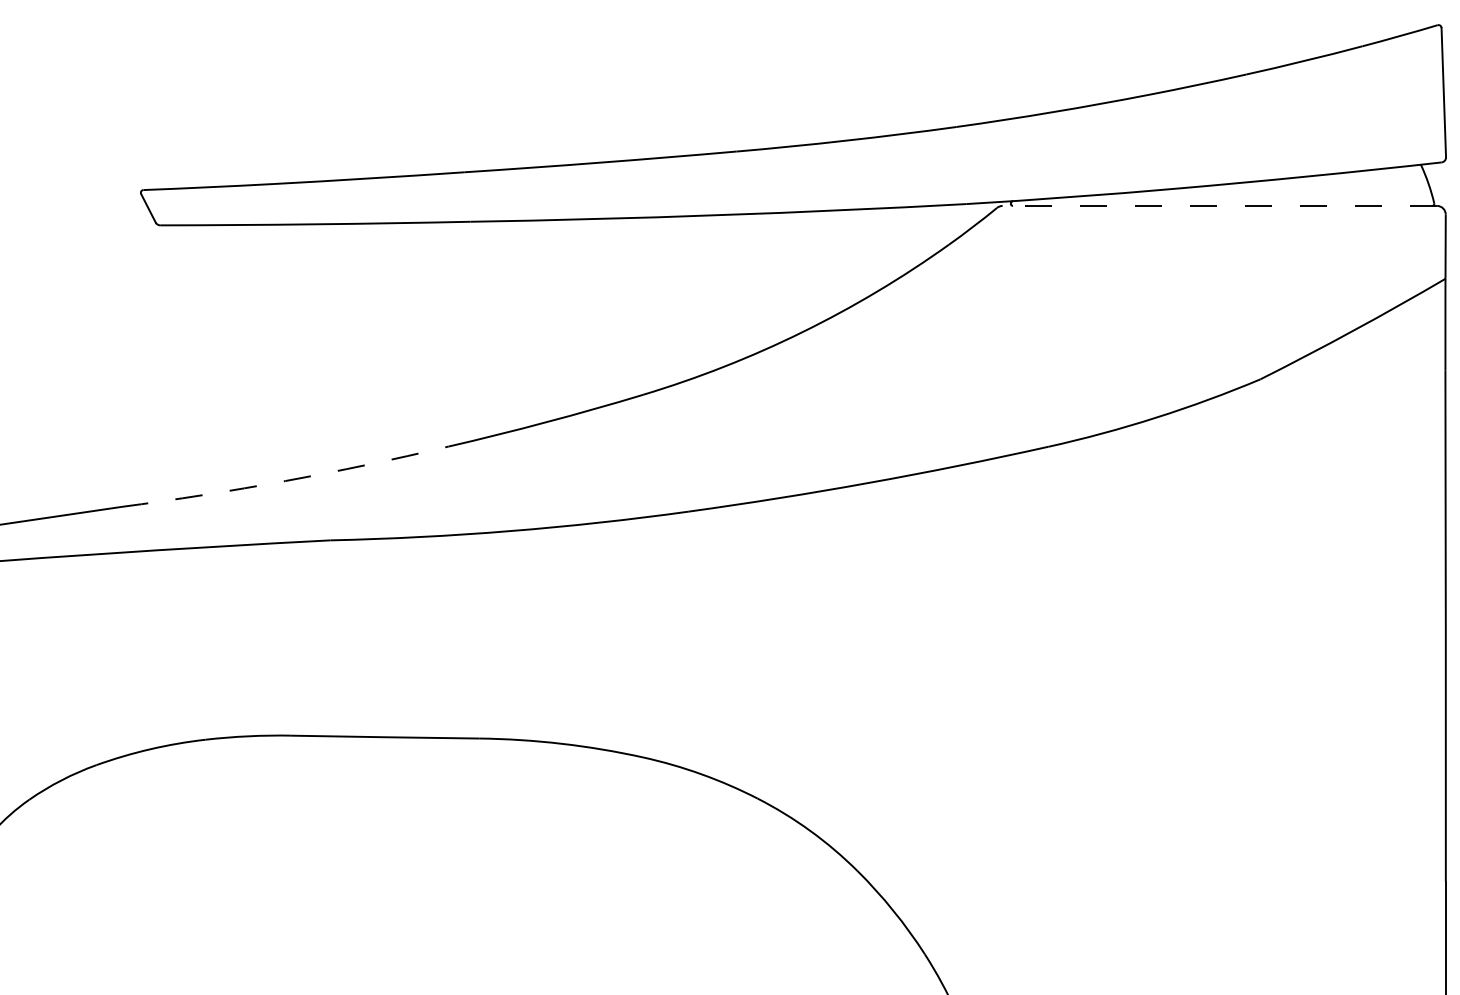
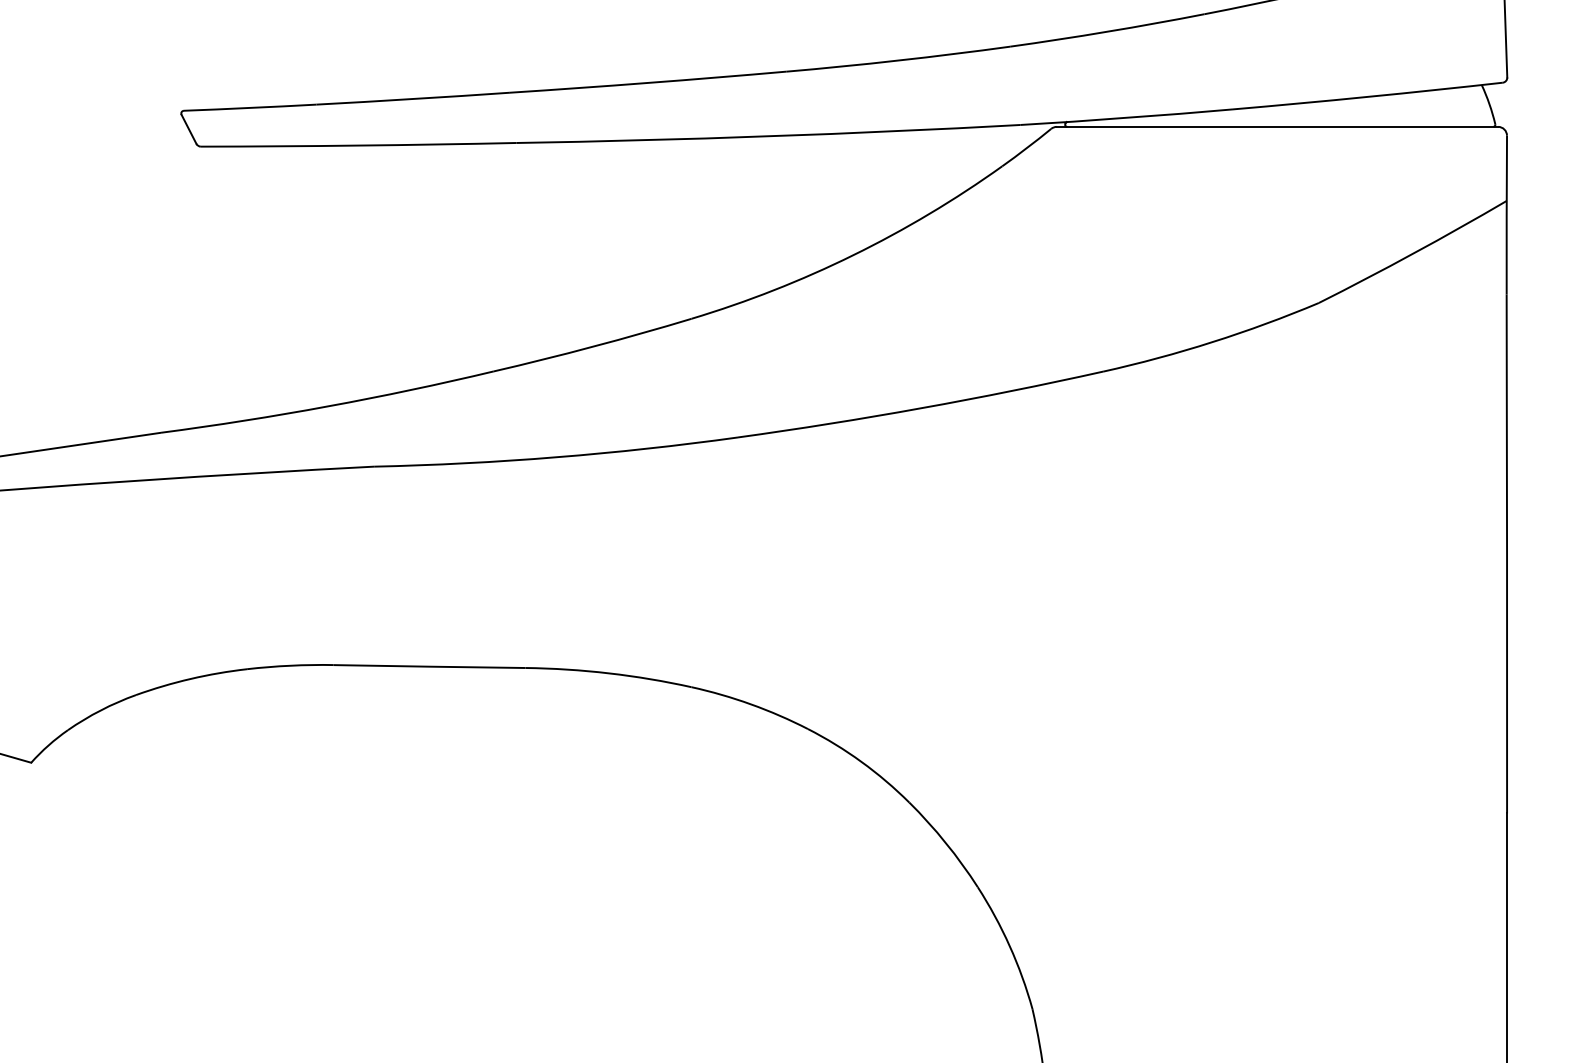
line: (1219, 205) -> (1277, 126), dashed -> solid
arc: (285, 481) -> (328, 406), dashed -> solid

